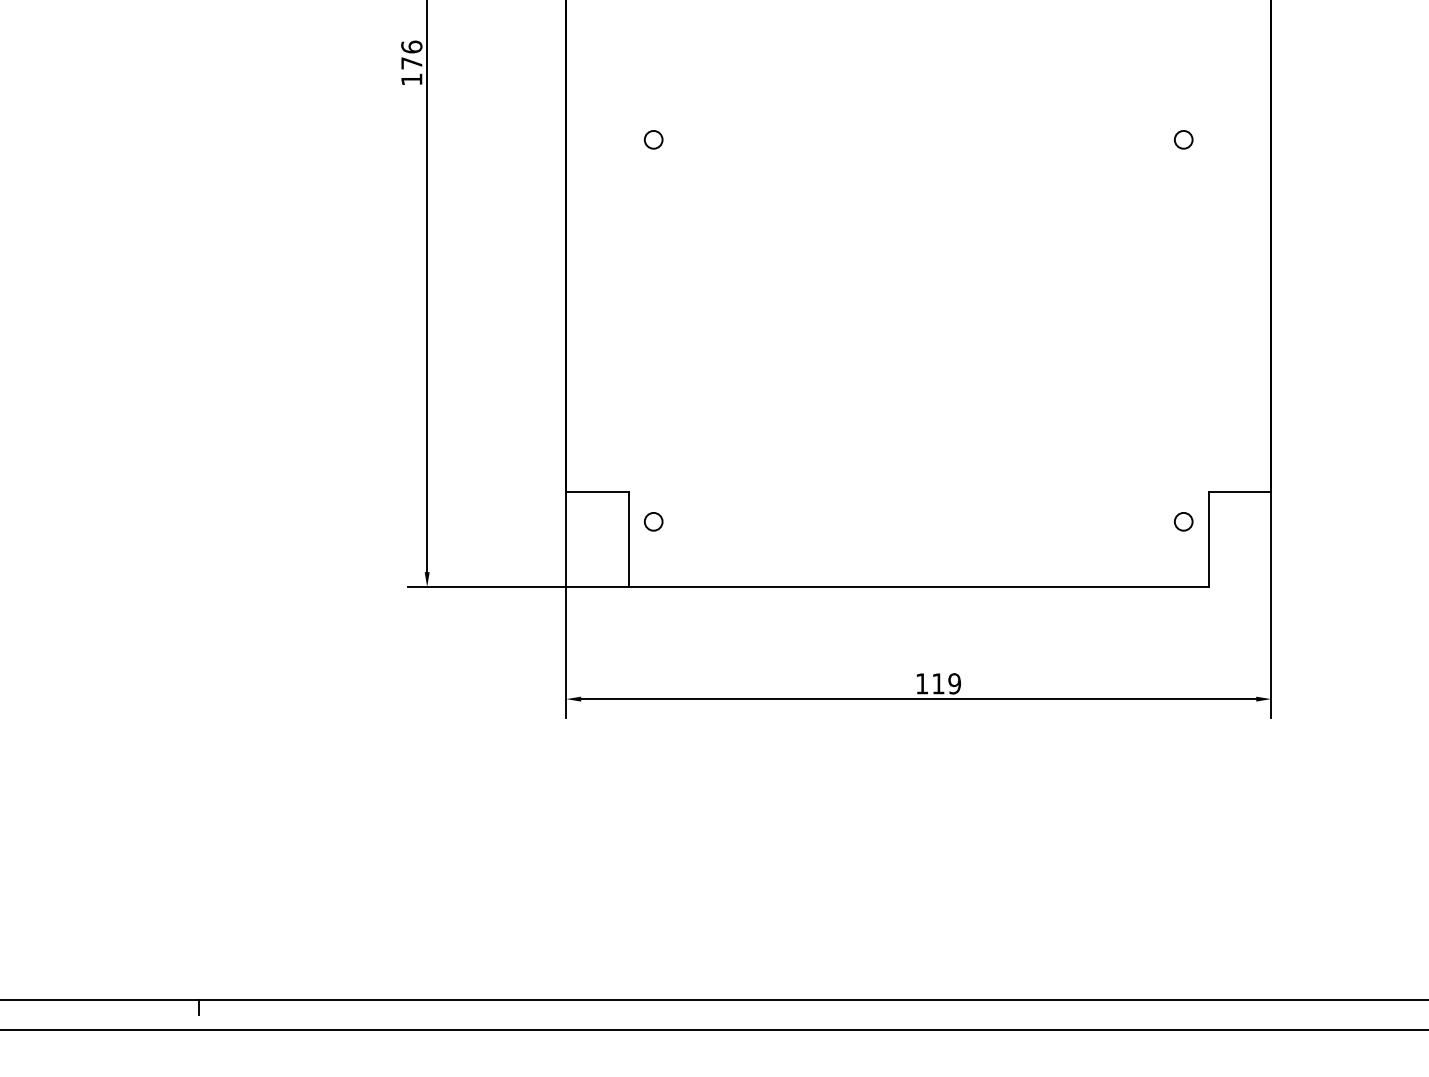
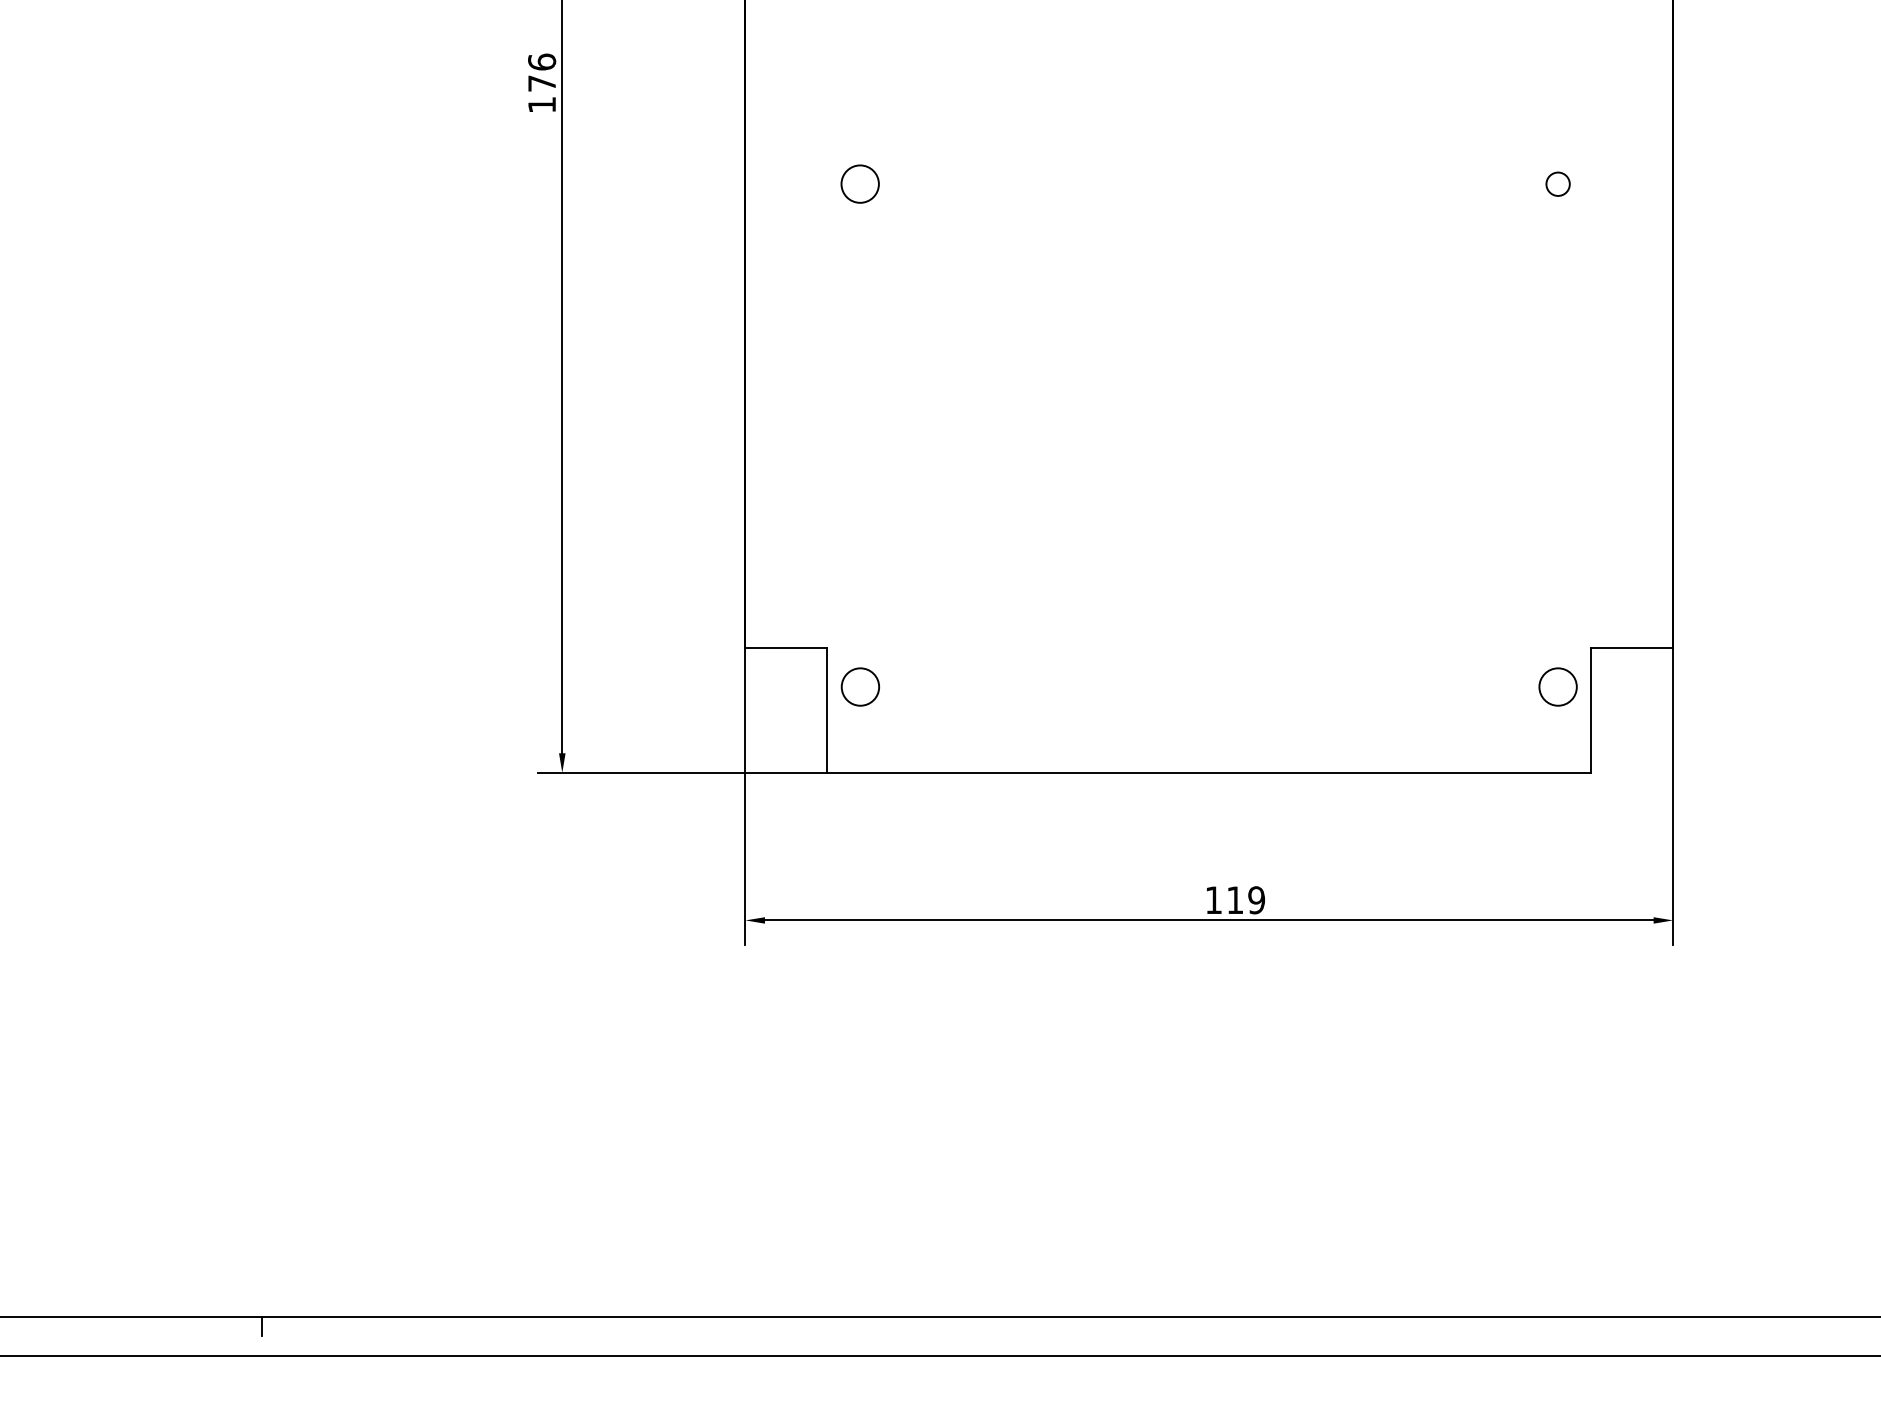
circle: (653, 139) -> (860, 183), size x1.6
circle: (653, 521) -> (860, 686), size x1.6
circle: (1183, 521) -> (1557, 686), size x1.6

